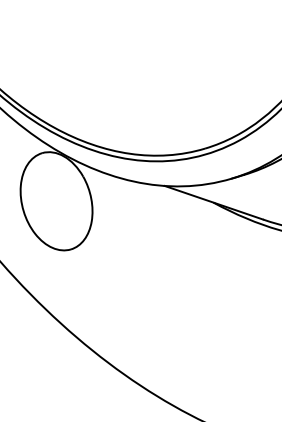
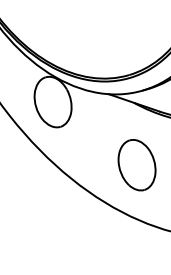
part: (218, 324) -> (136, 165), added

